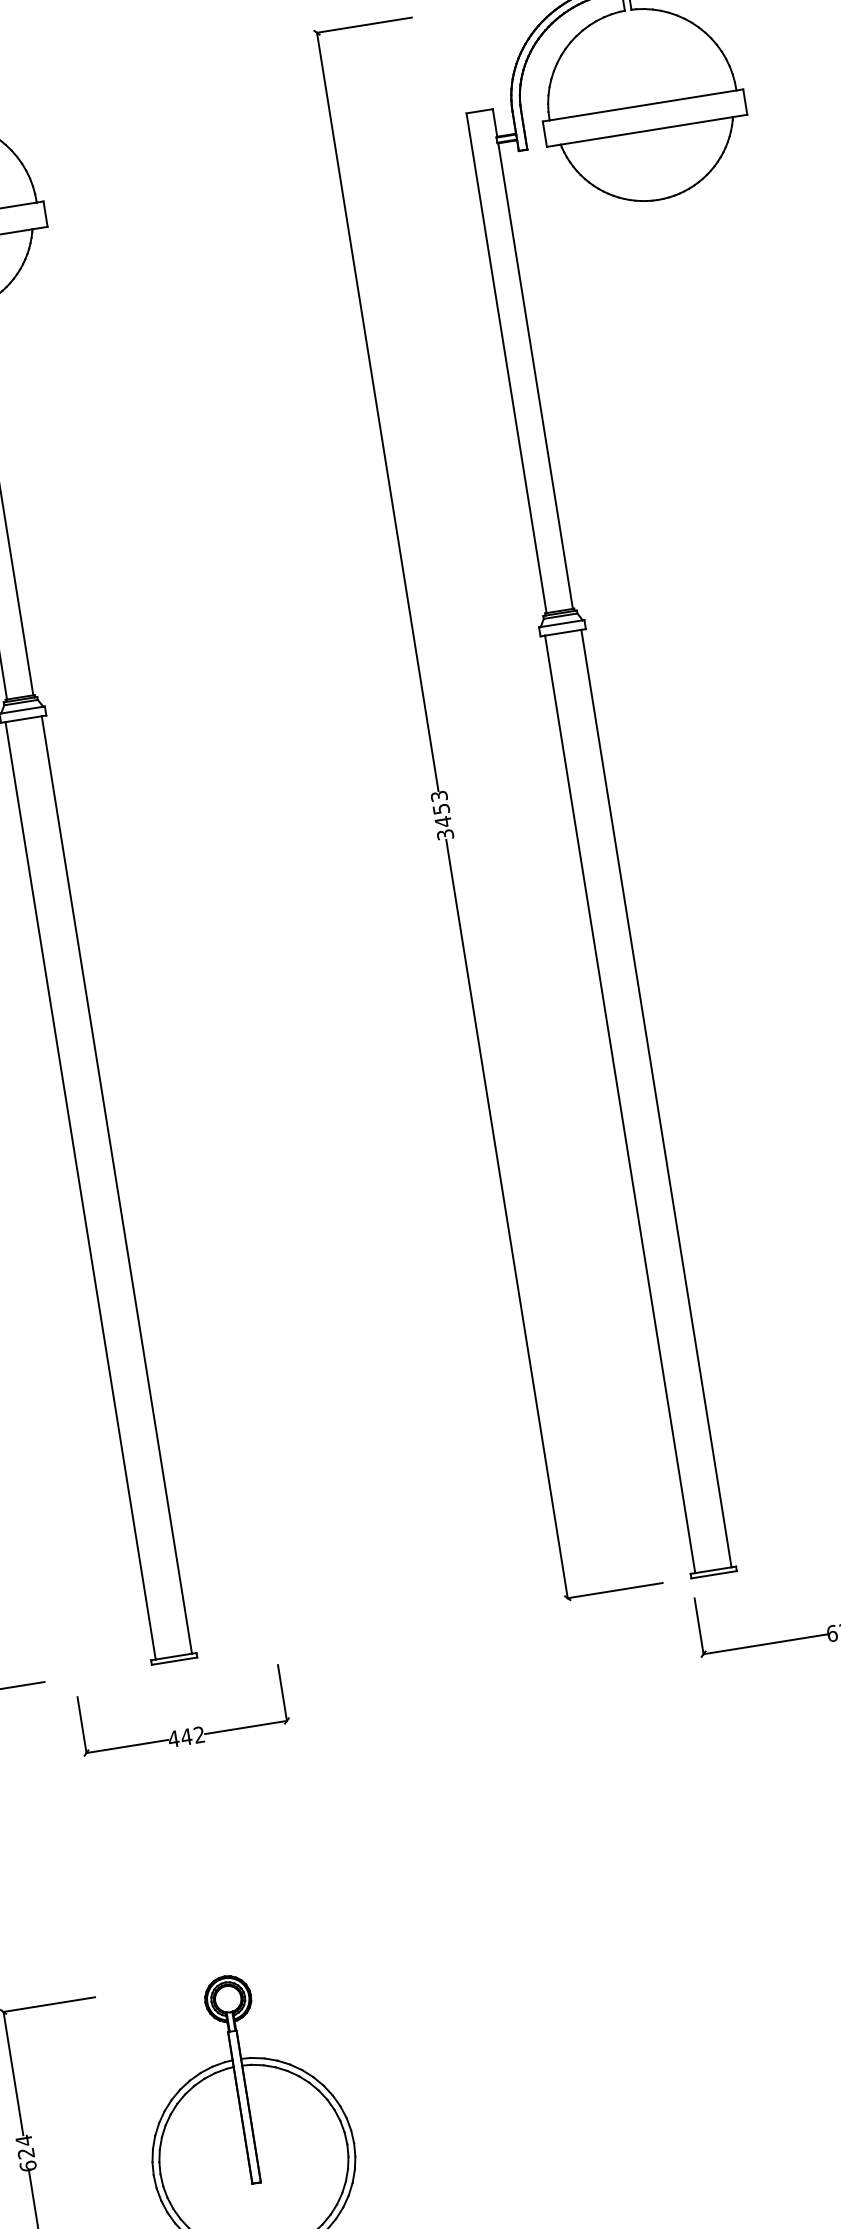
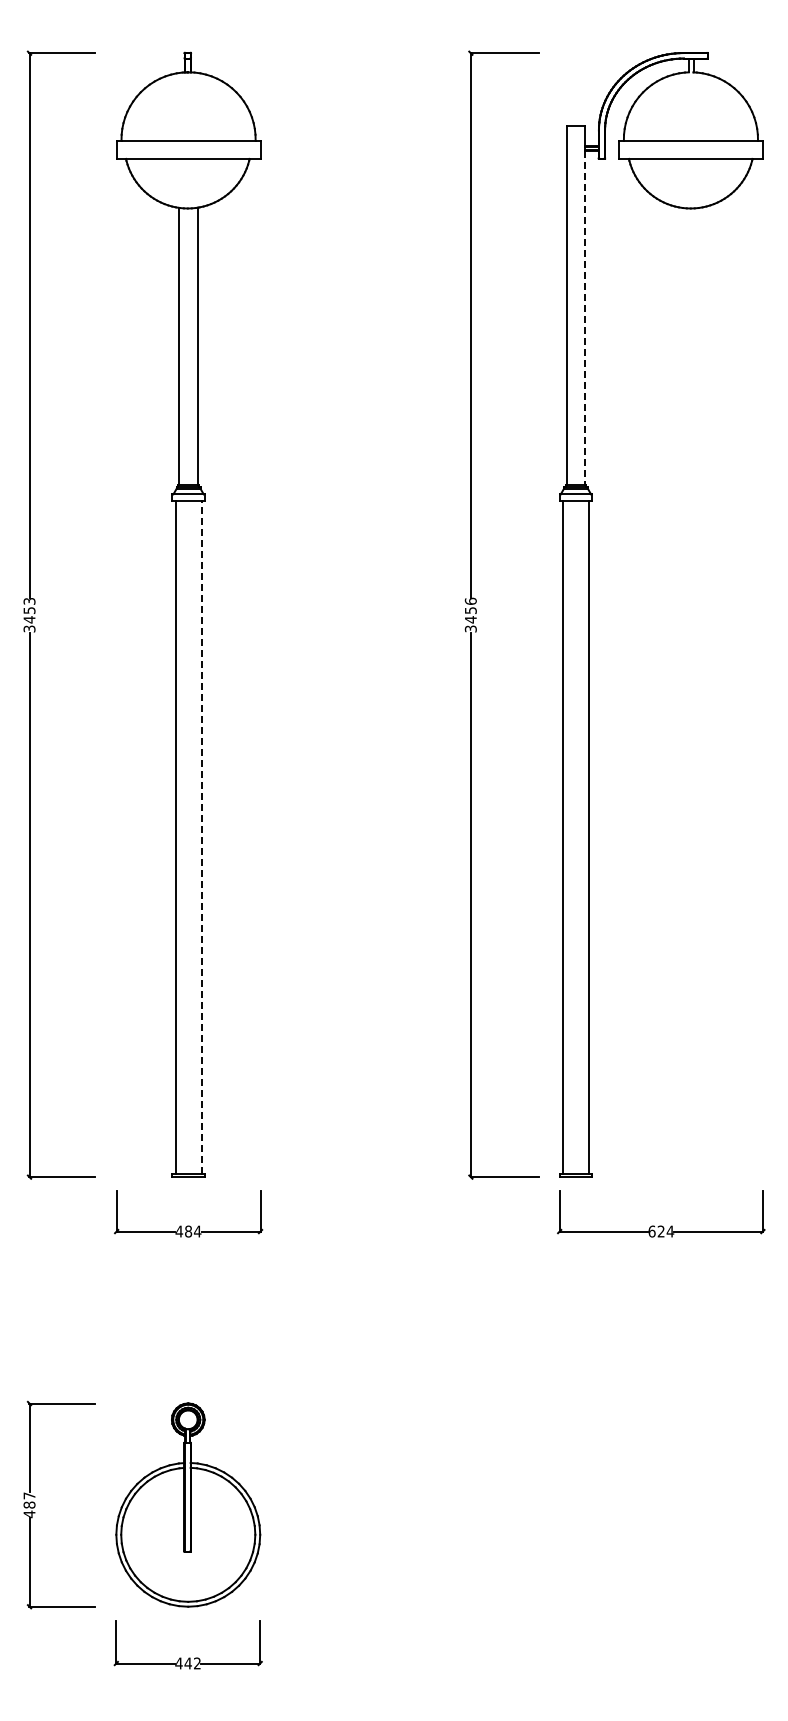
line: (535, 376) -> (585, 318), solid -> dashed
text: (438, 795) -> (470, 600), 3453 -> 3456
line: (116, 1185) -> (201, 837), solid -> dashed
text: (192, 1736) -> (192, 1231), 442 -> 484
text: (26, 2154) -> (29, 1505), 624 -> 487

